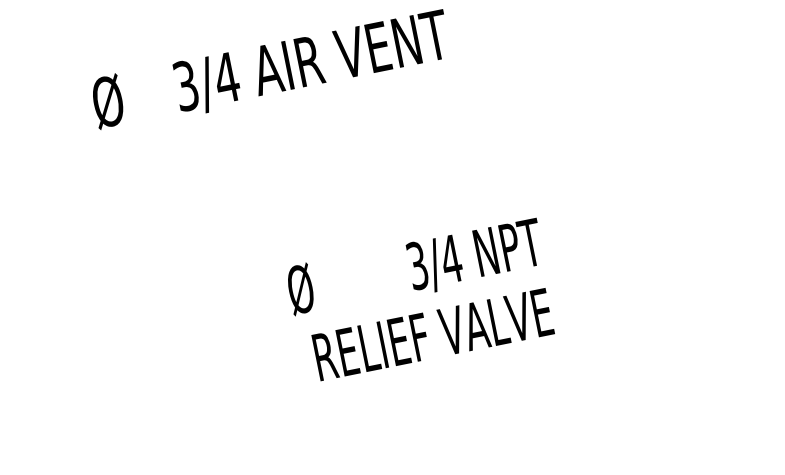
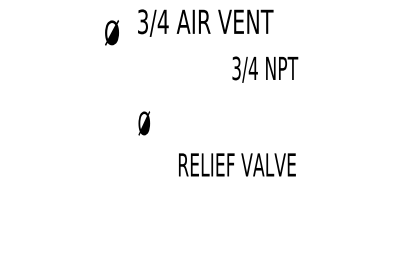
text: (106, 101) -> (111, 32), moved
text: (476, 256) -> (265, 69), moved
text: (299, 289) -> (143, 123), moved

